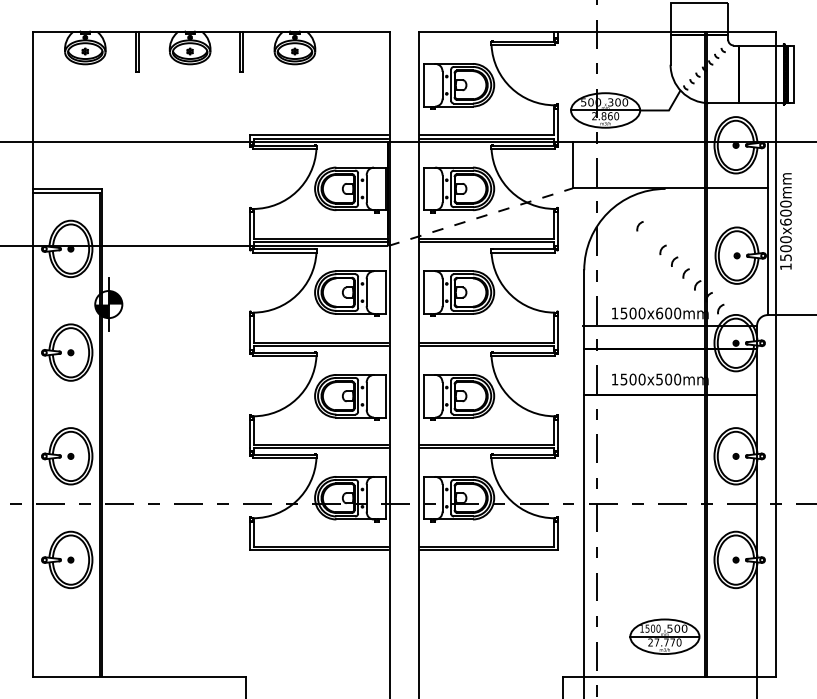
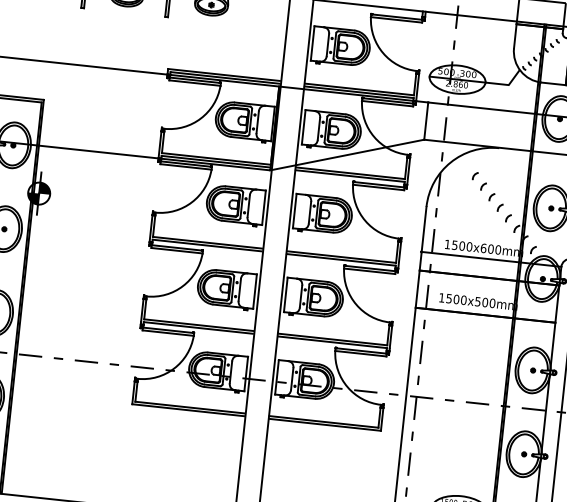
line: (480, 217) -> (347, 155), dashed -> solid
arc: (651, 236) -> (483, 185), added

